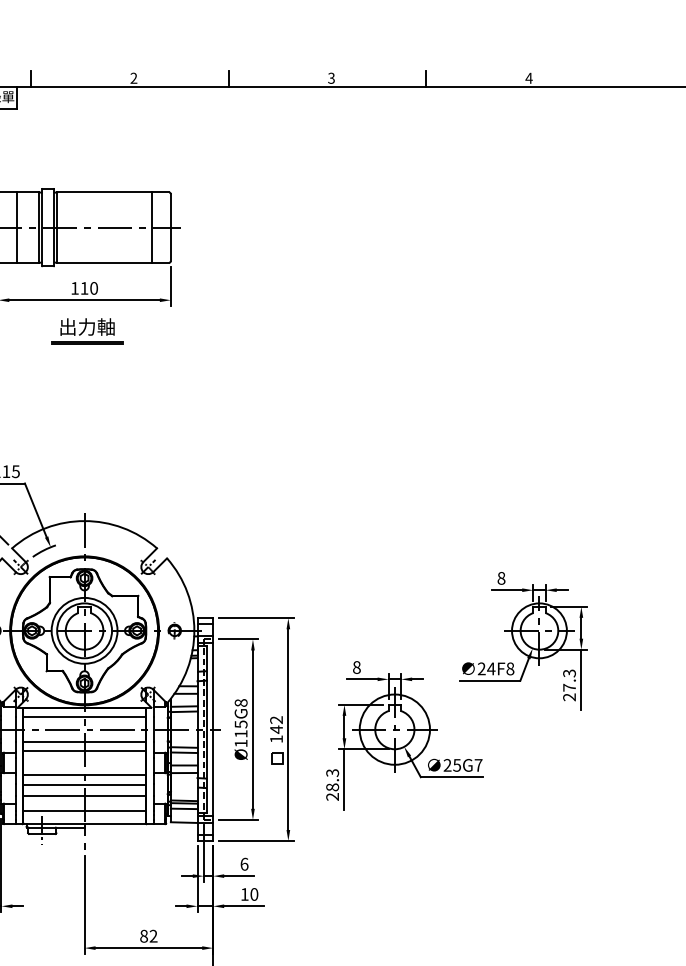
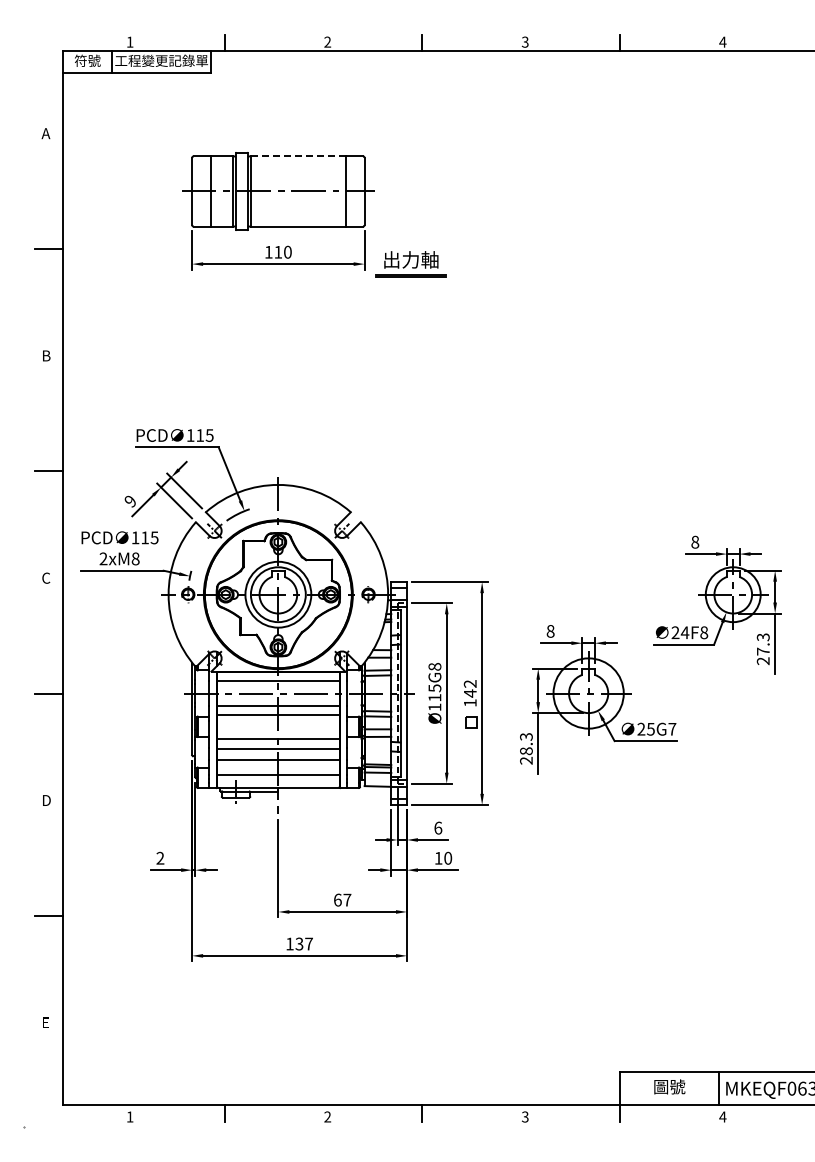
line: (103, 192) -> (297, 156), solid -> dashed
part: (86, 331) -> (410, 264), moved
text: (148, 935) -> (342, 899), 82 -> 67

